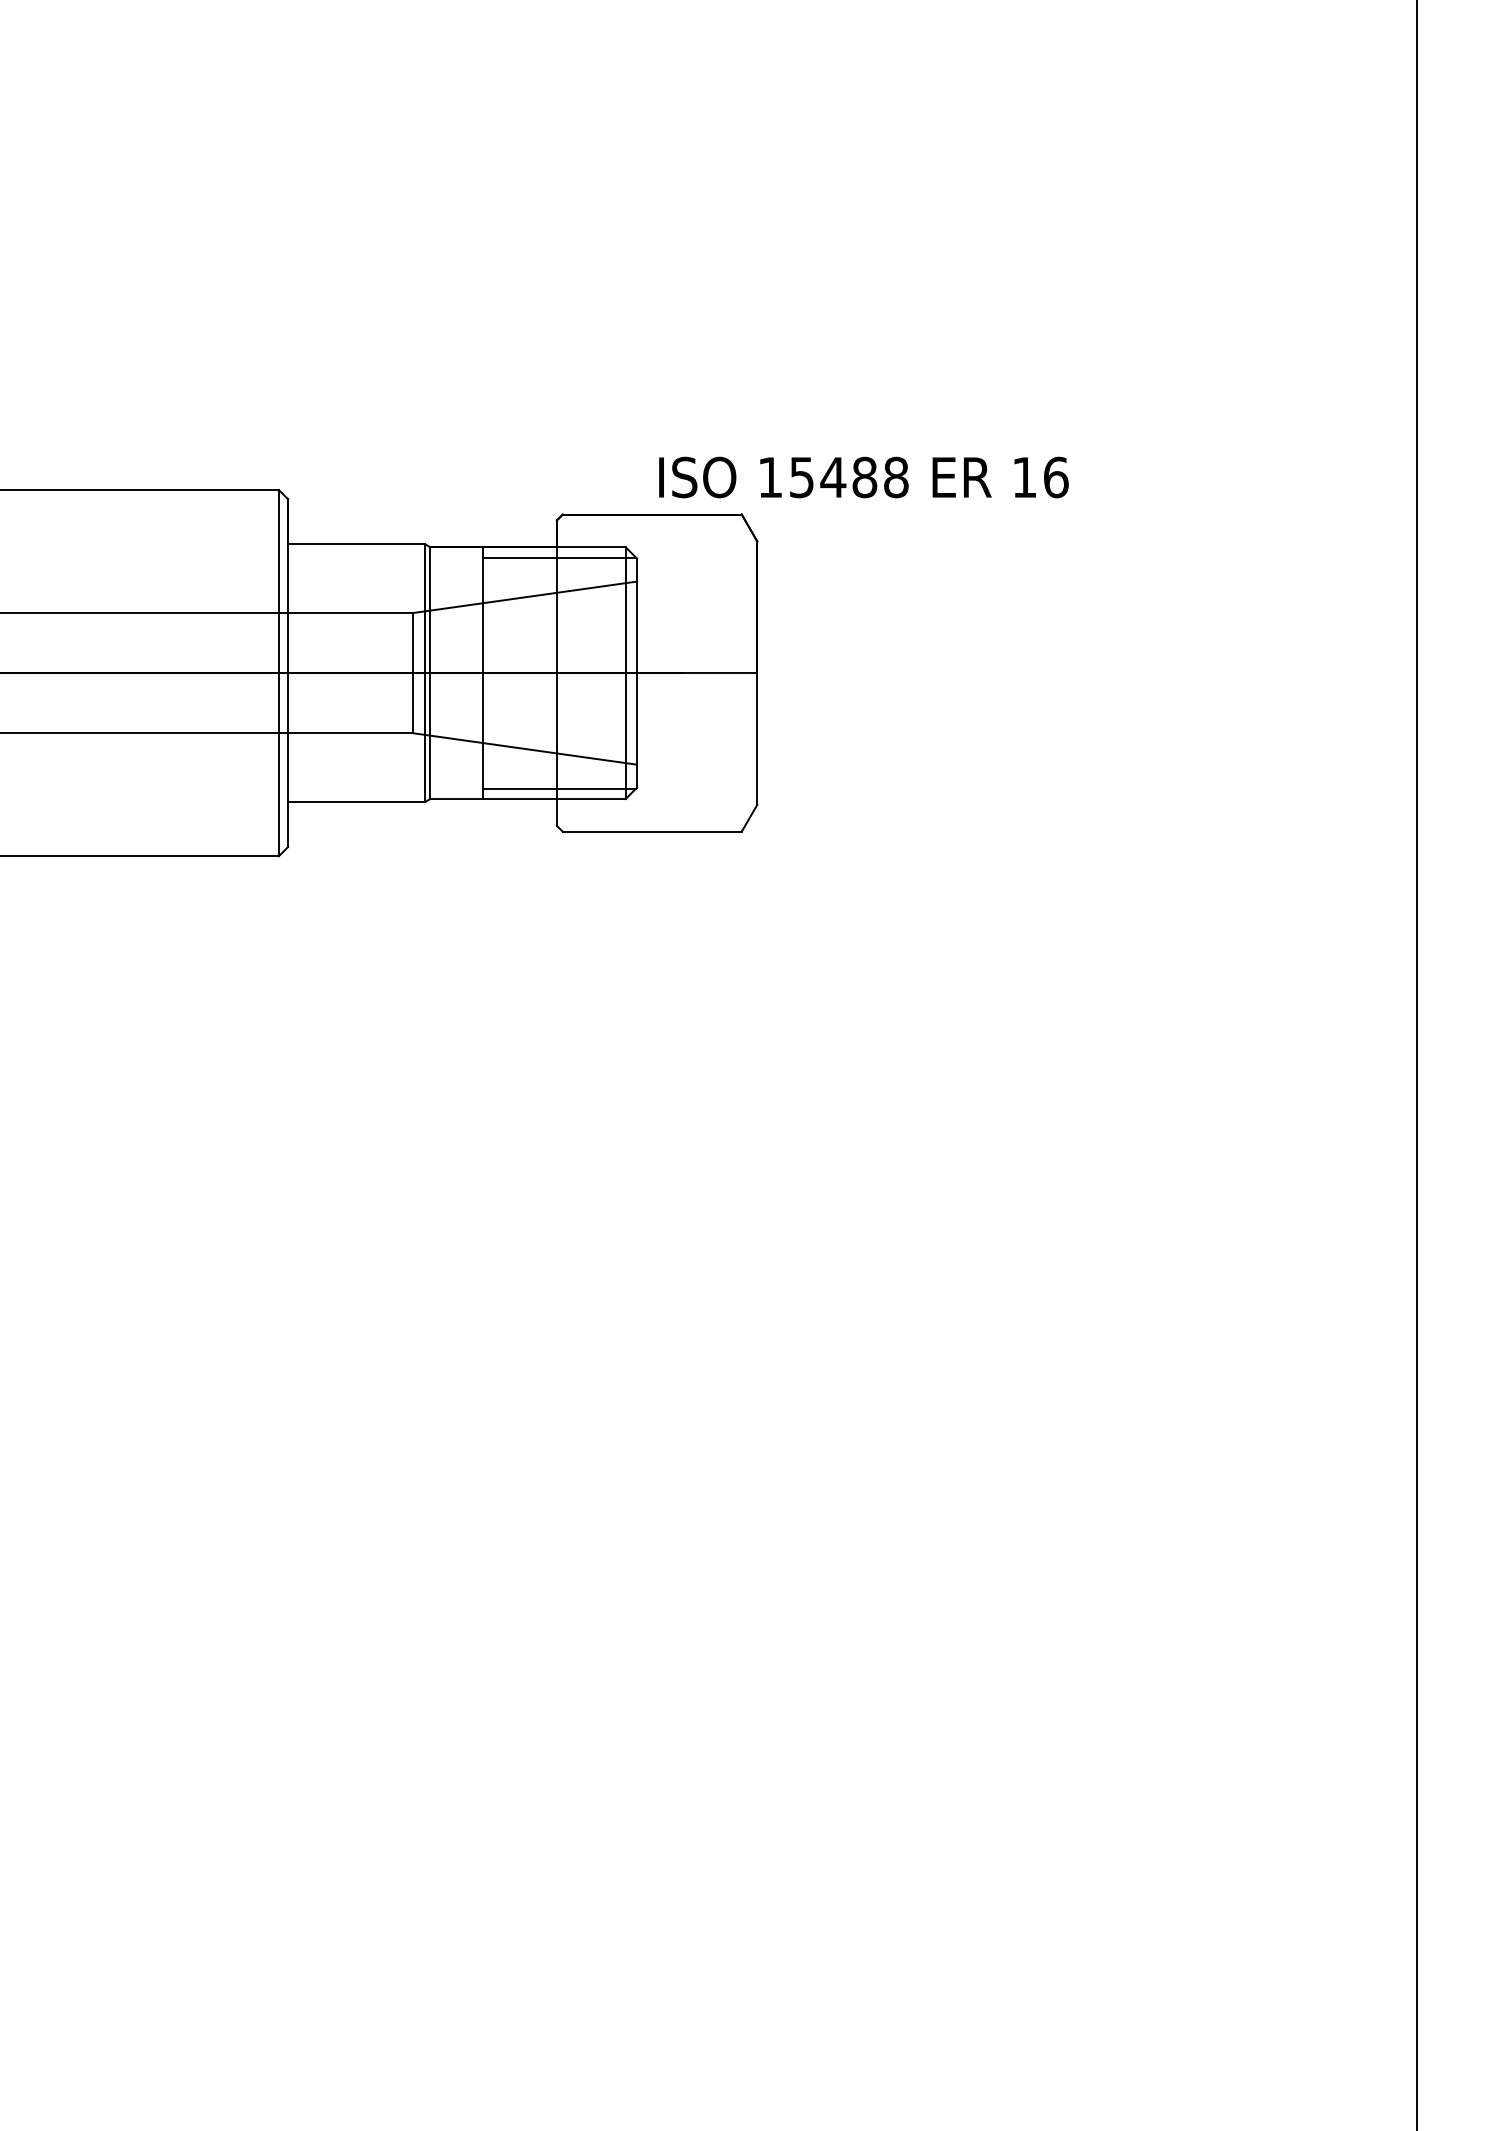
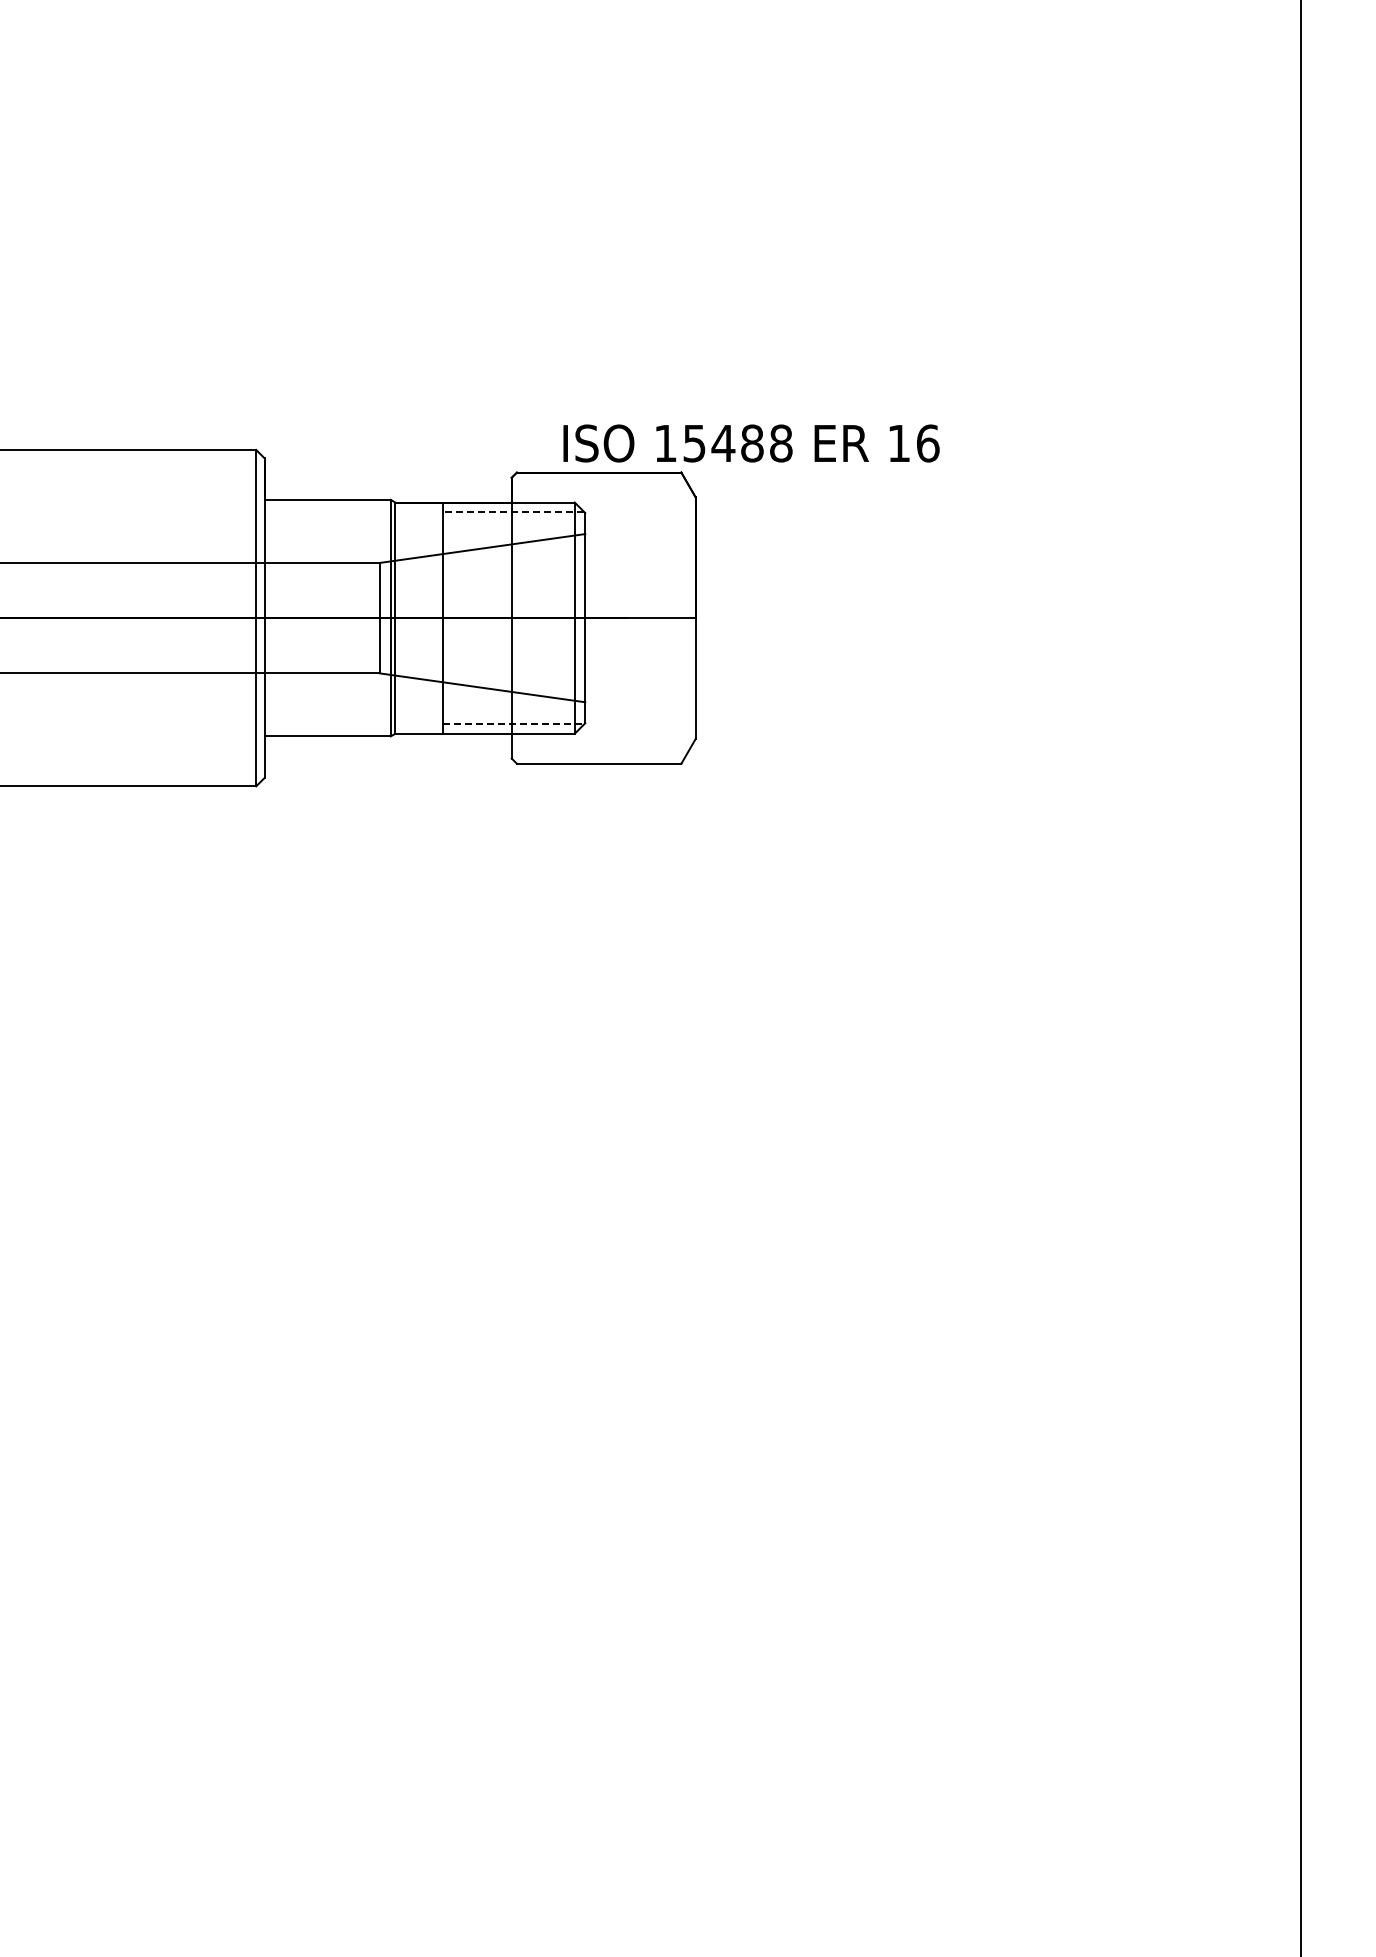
text: (863, 477) -> (751, 443), moved
line: (558, 558) -> (513, 512), solid -> dashed
line: (558, 788) -> (513, 724), solid -> dashed

